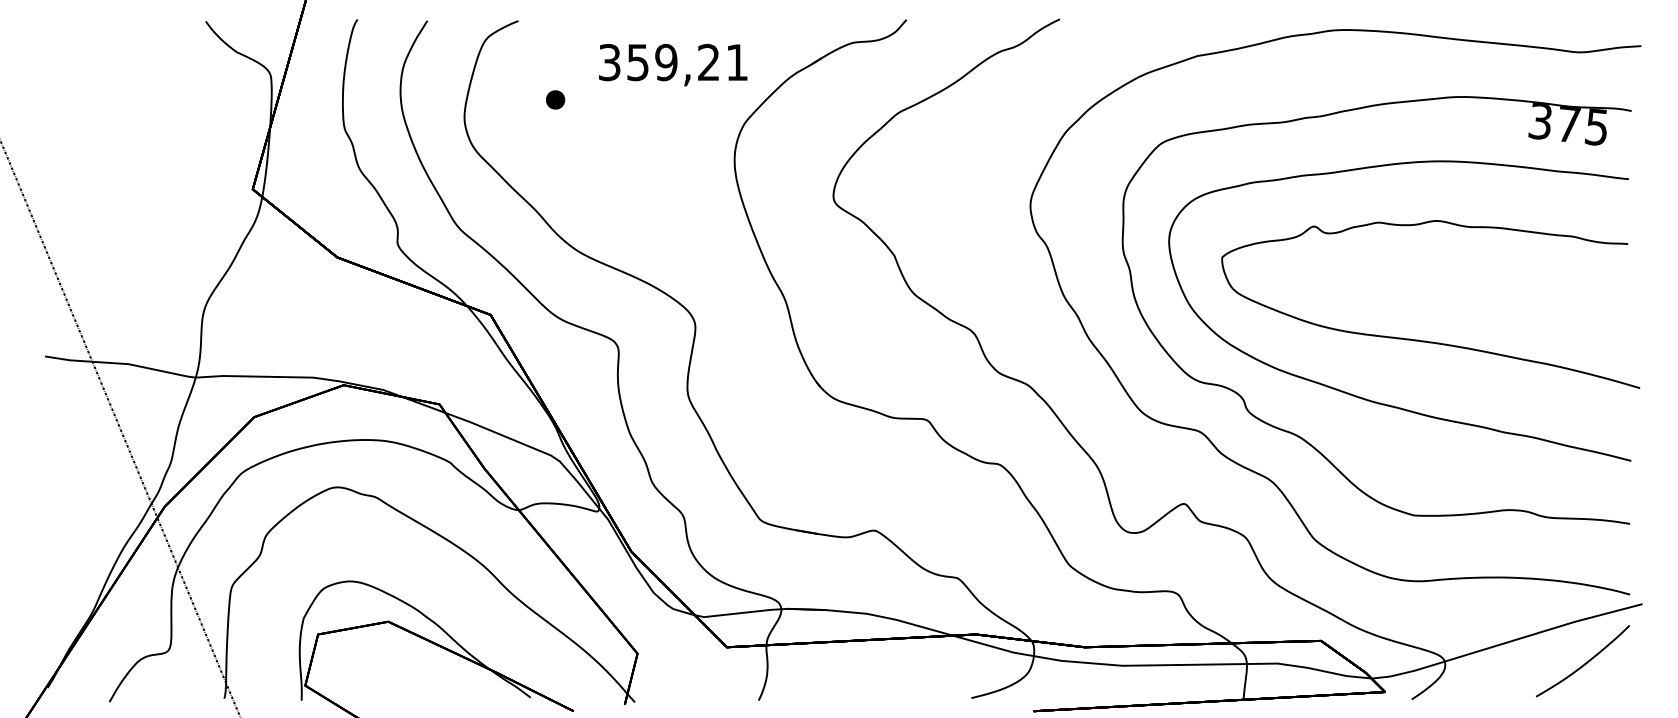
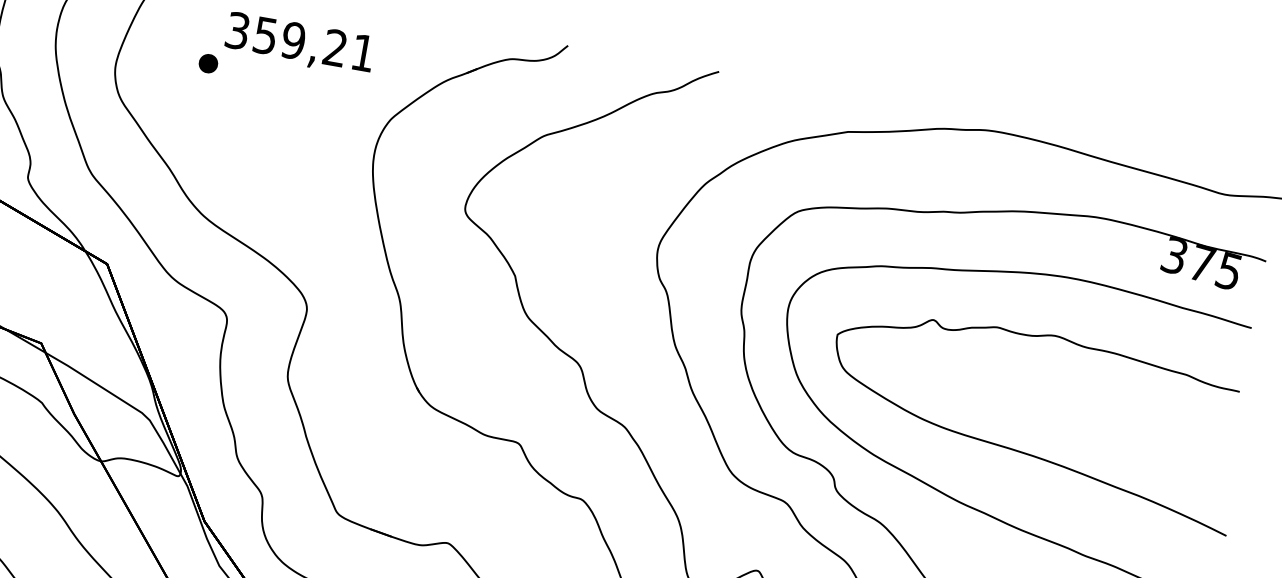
text: (673, 65) -> (300, 44), moved

